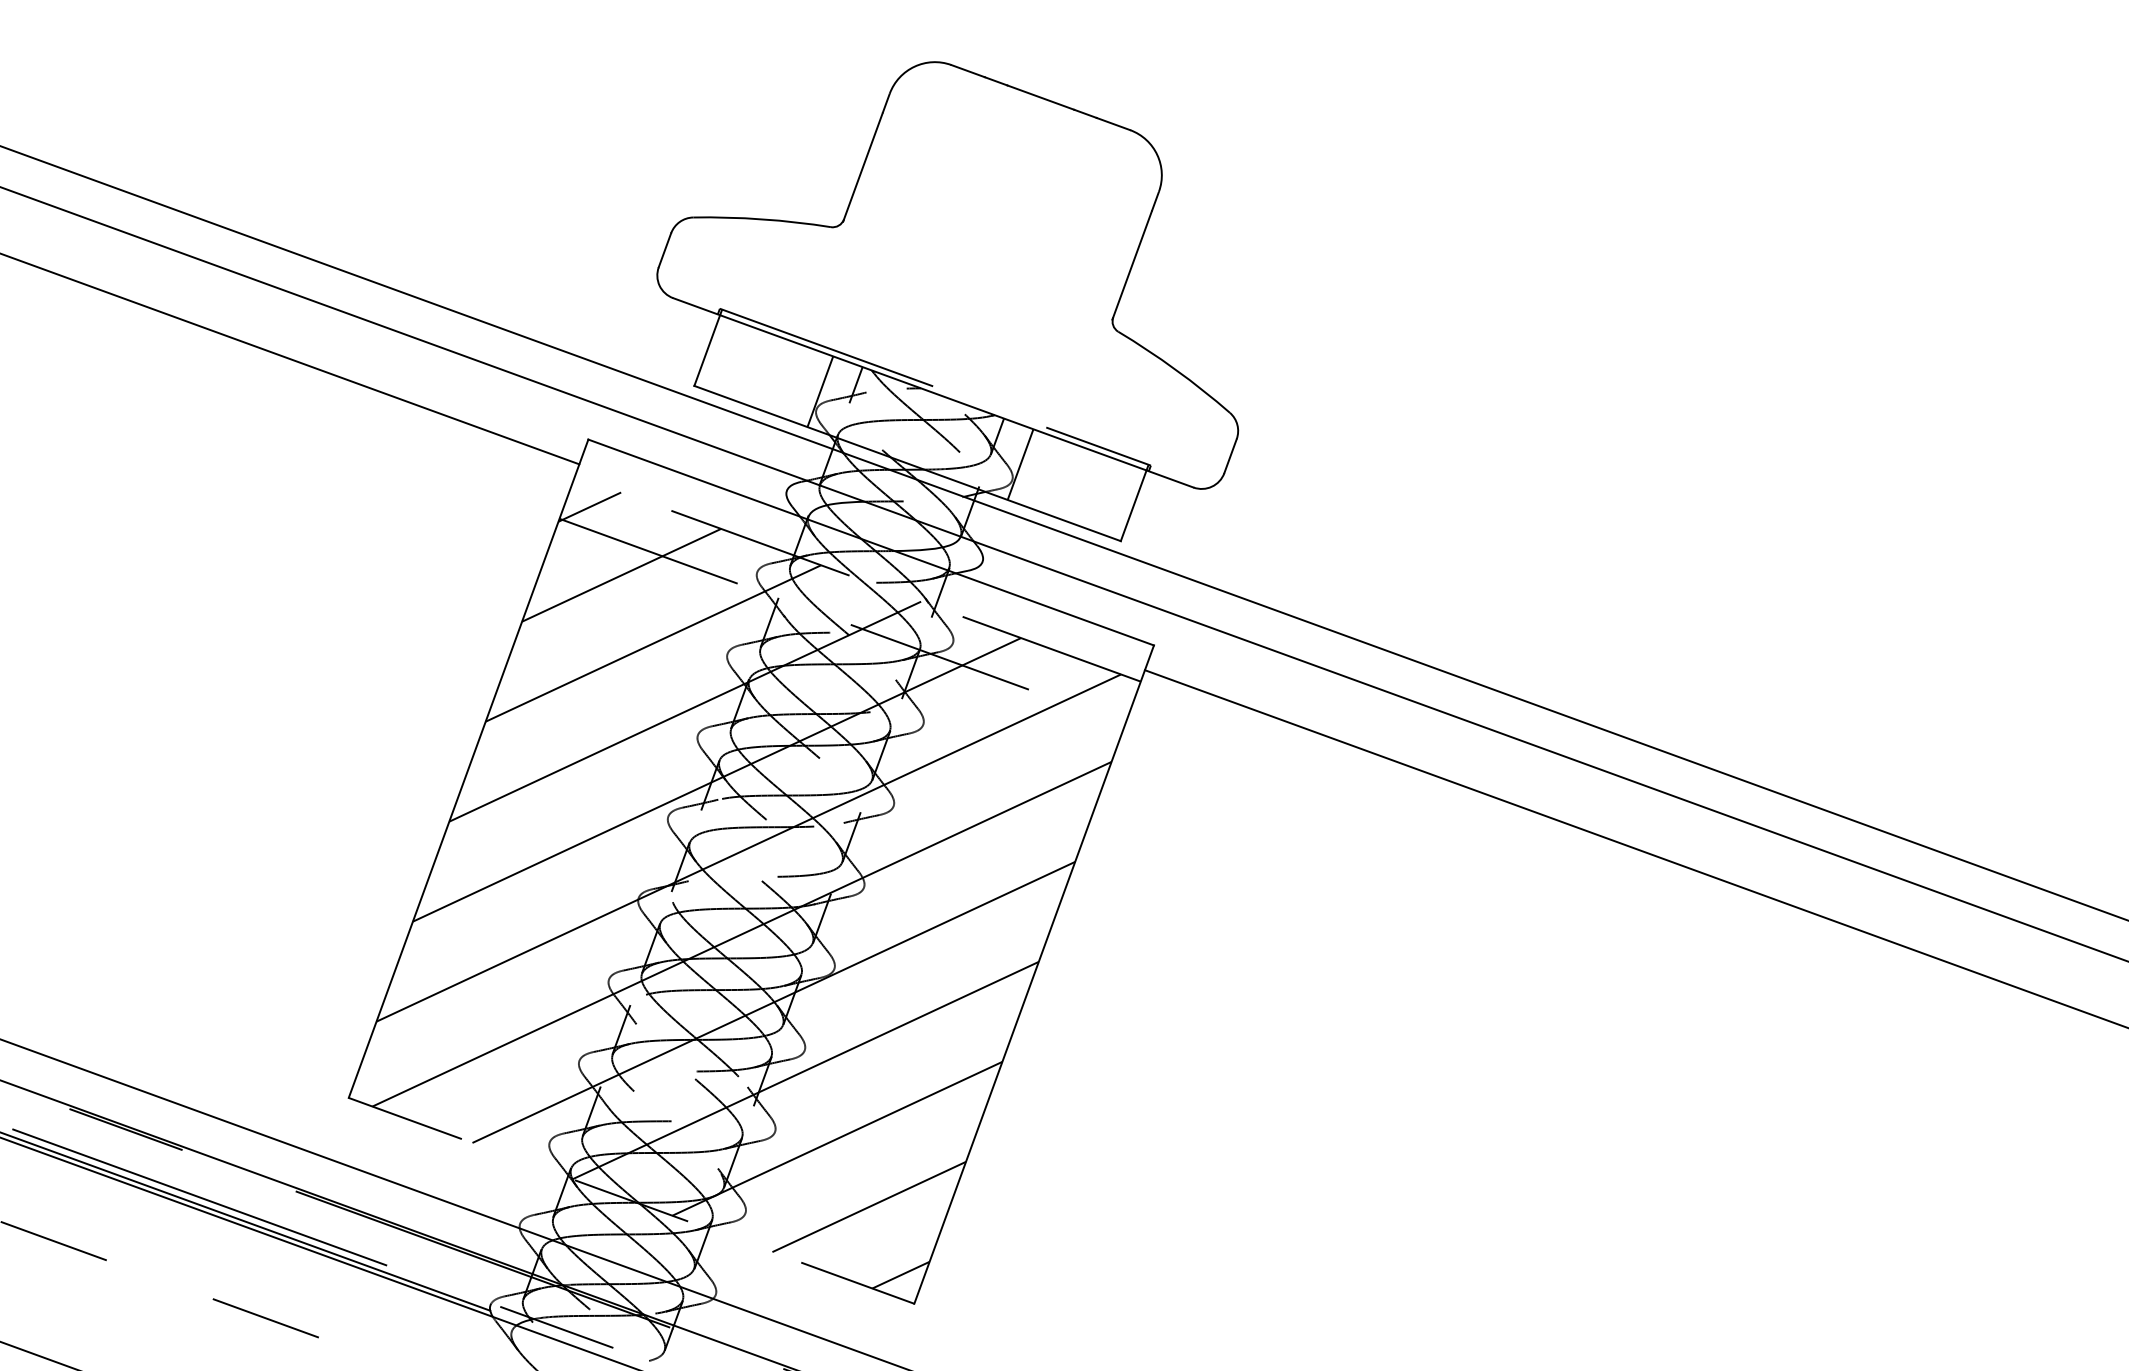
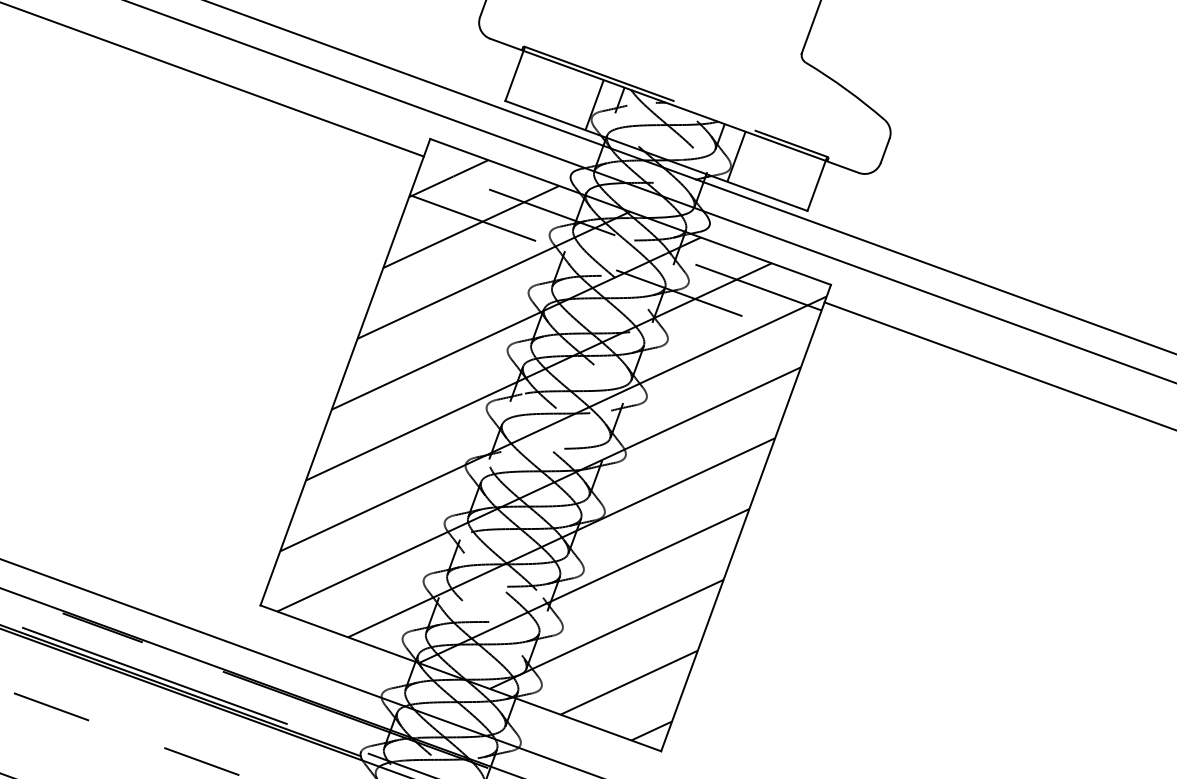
hatch: (884, 571) -> (640, 232), added
line: (631, 1200) -> (460, 678), dashed -> solid

